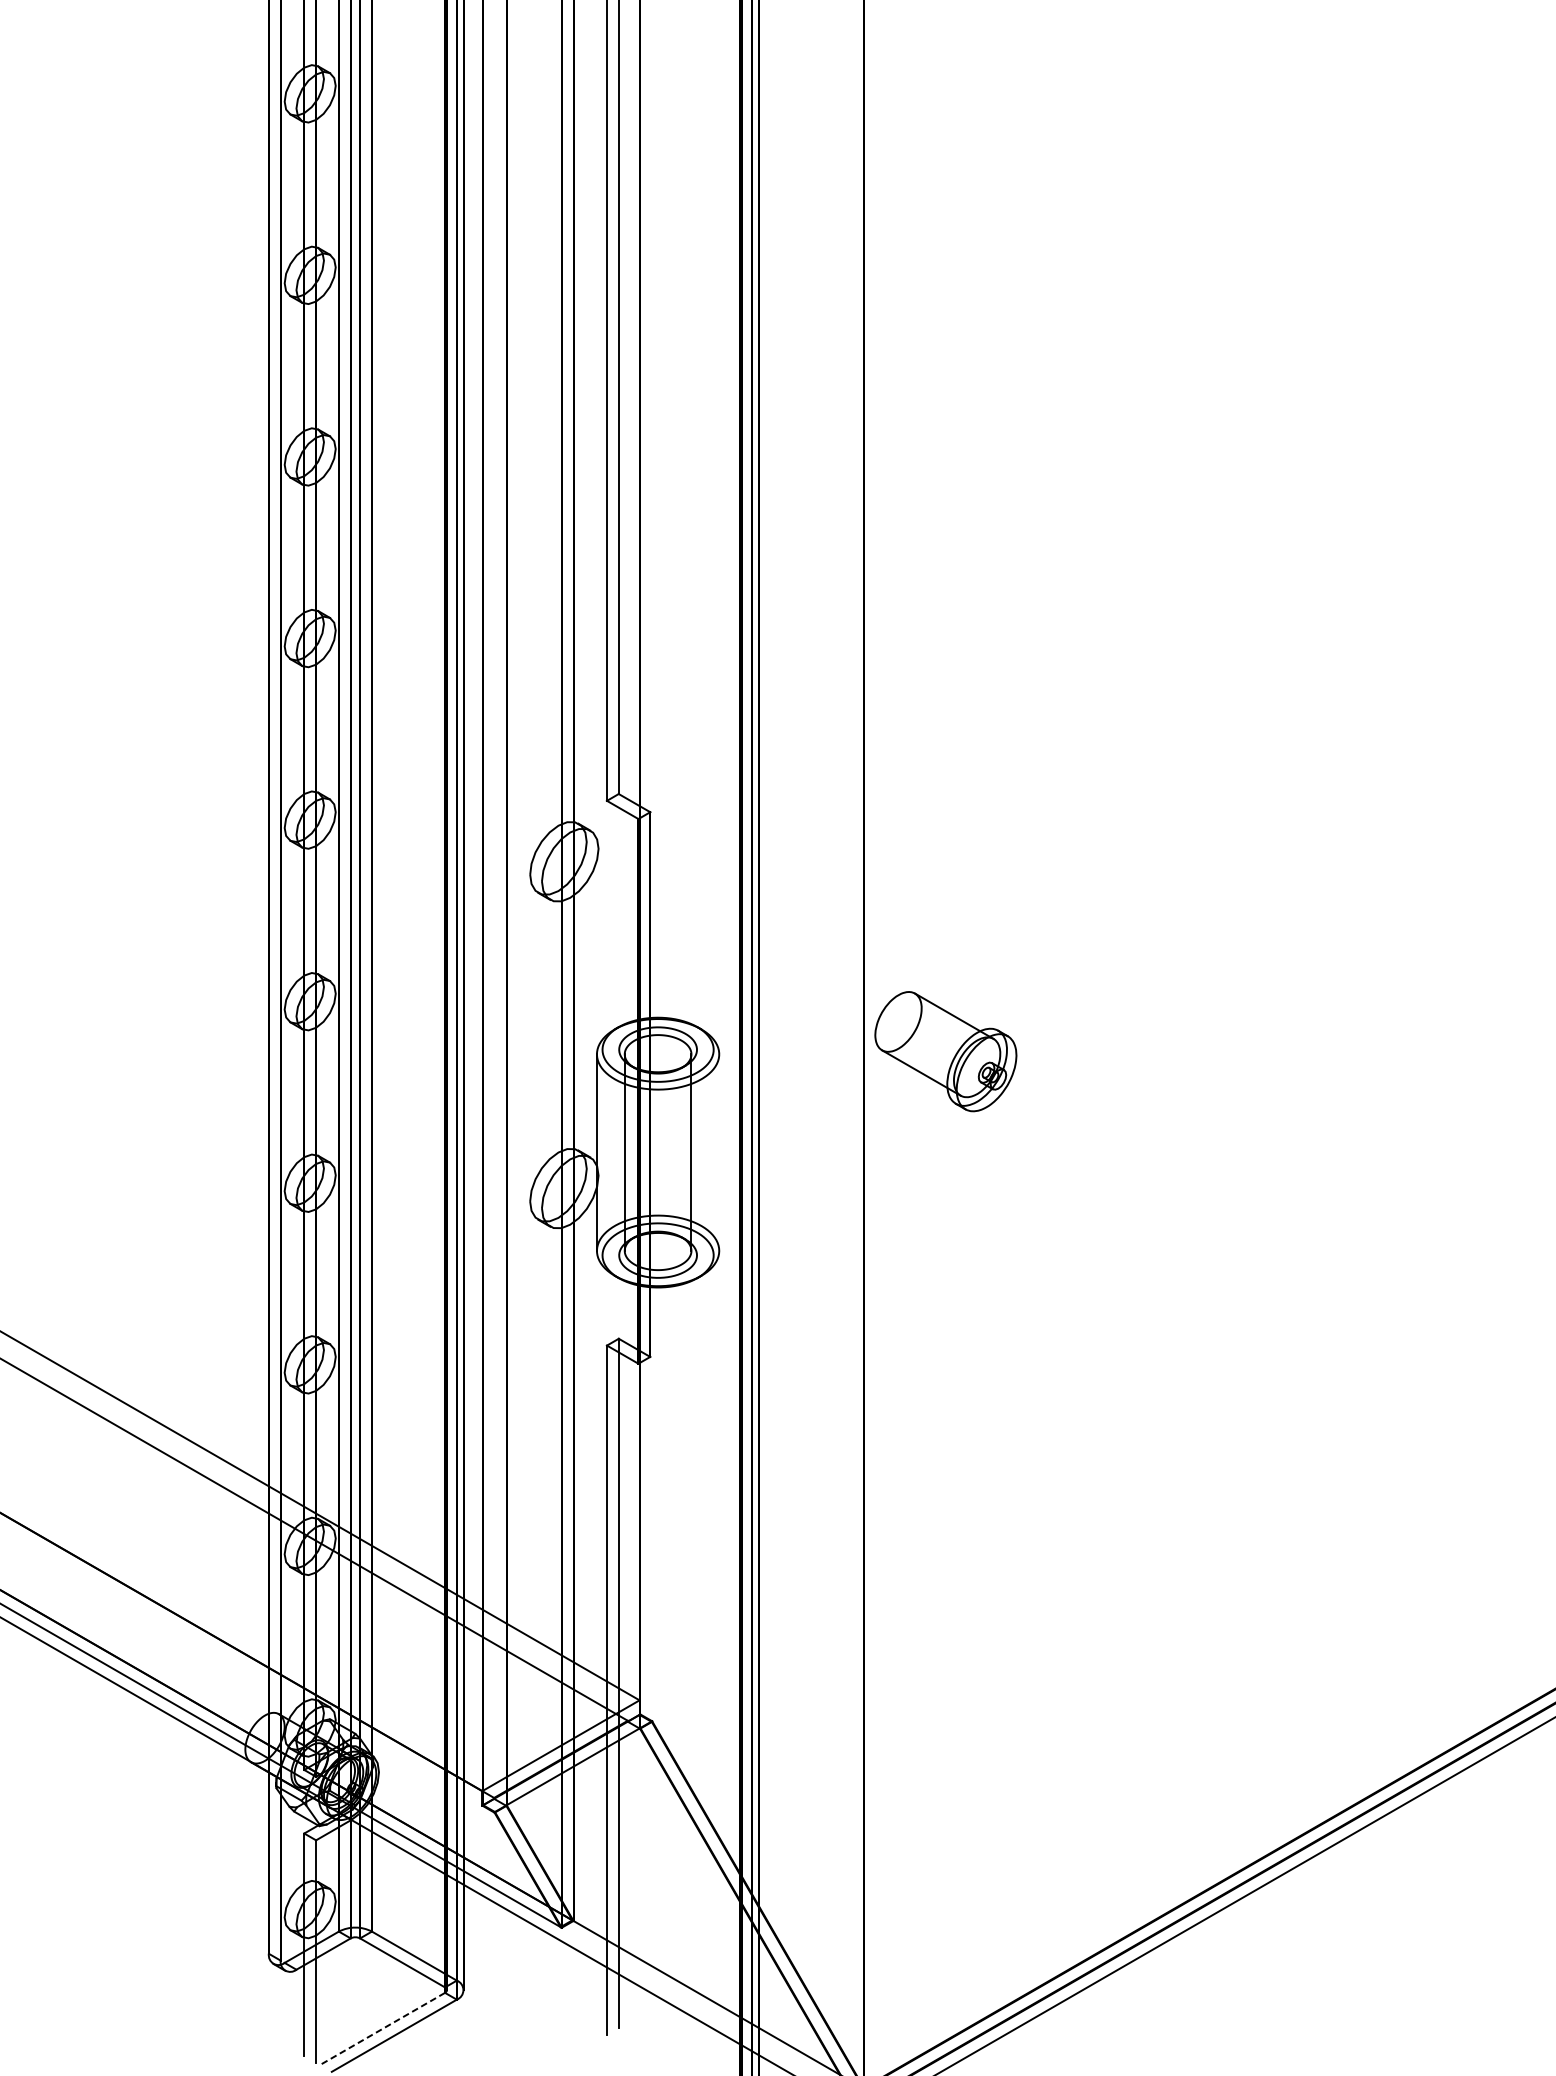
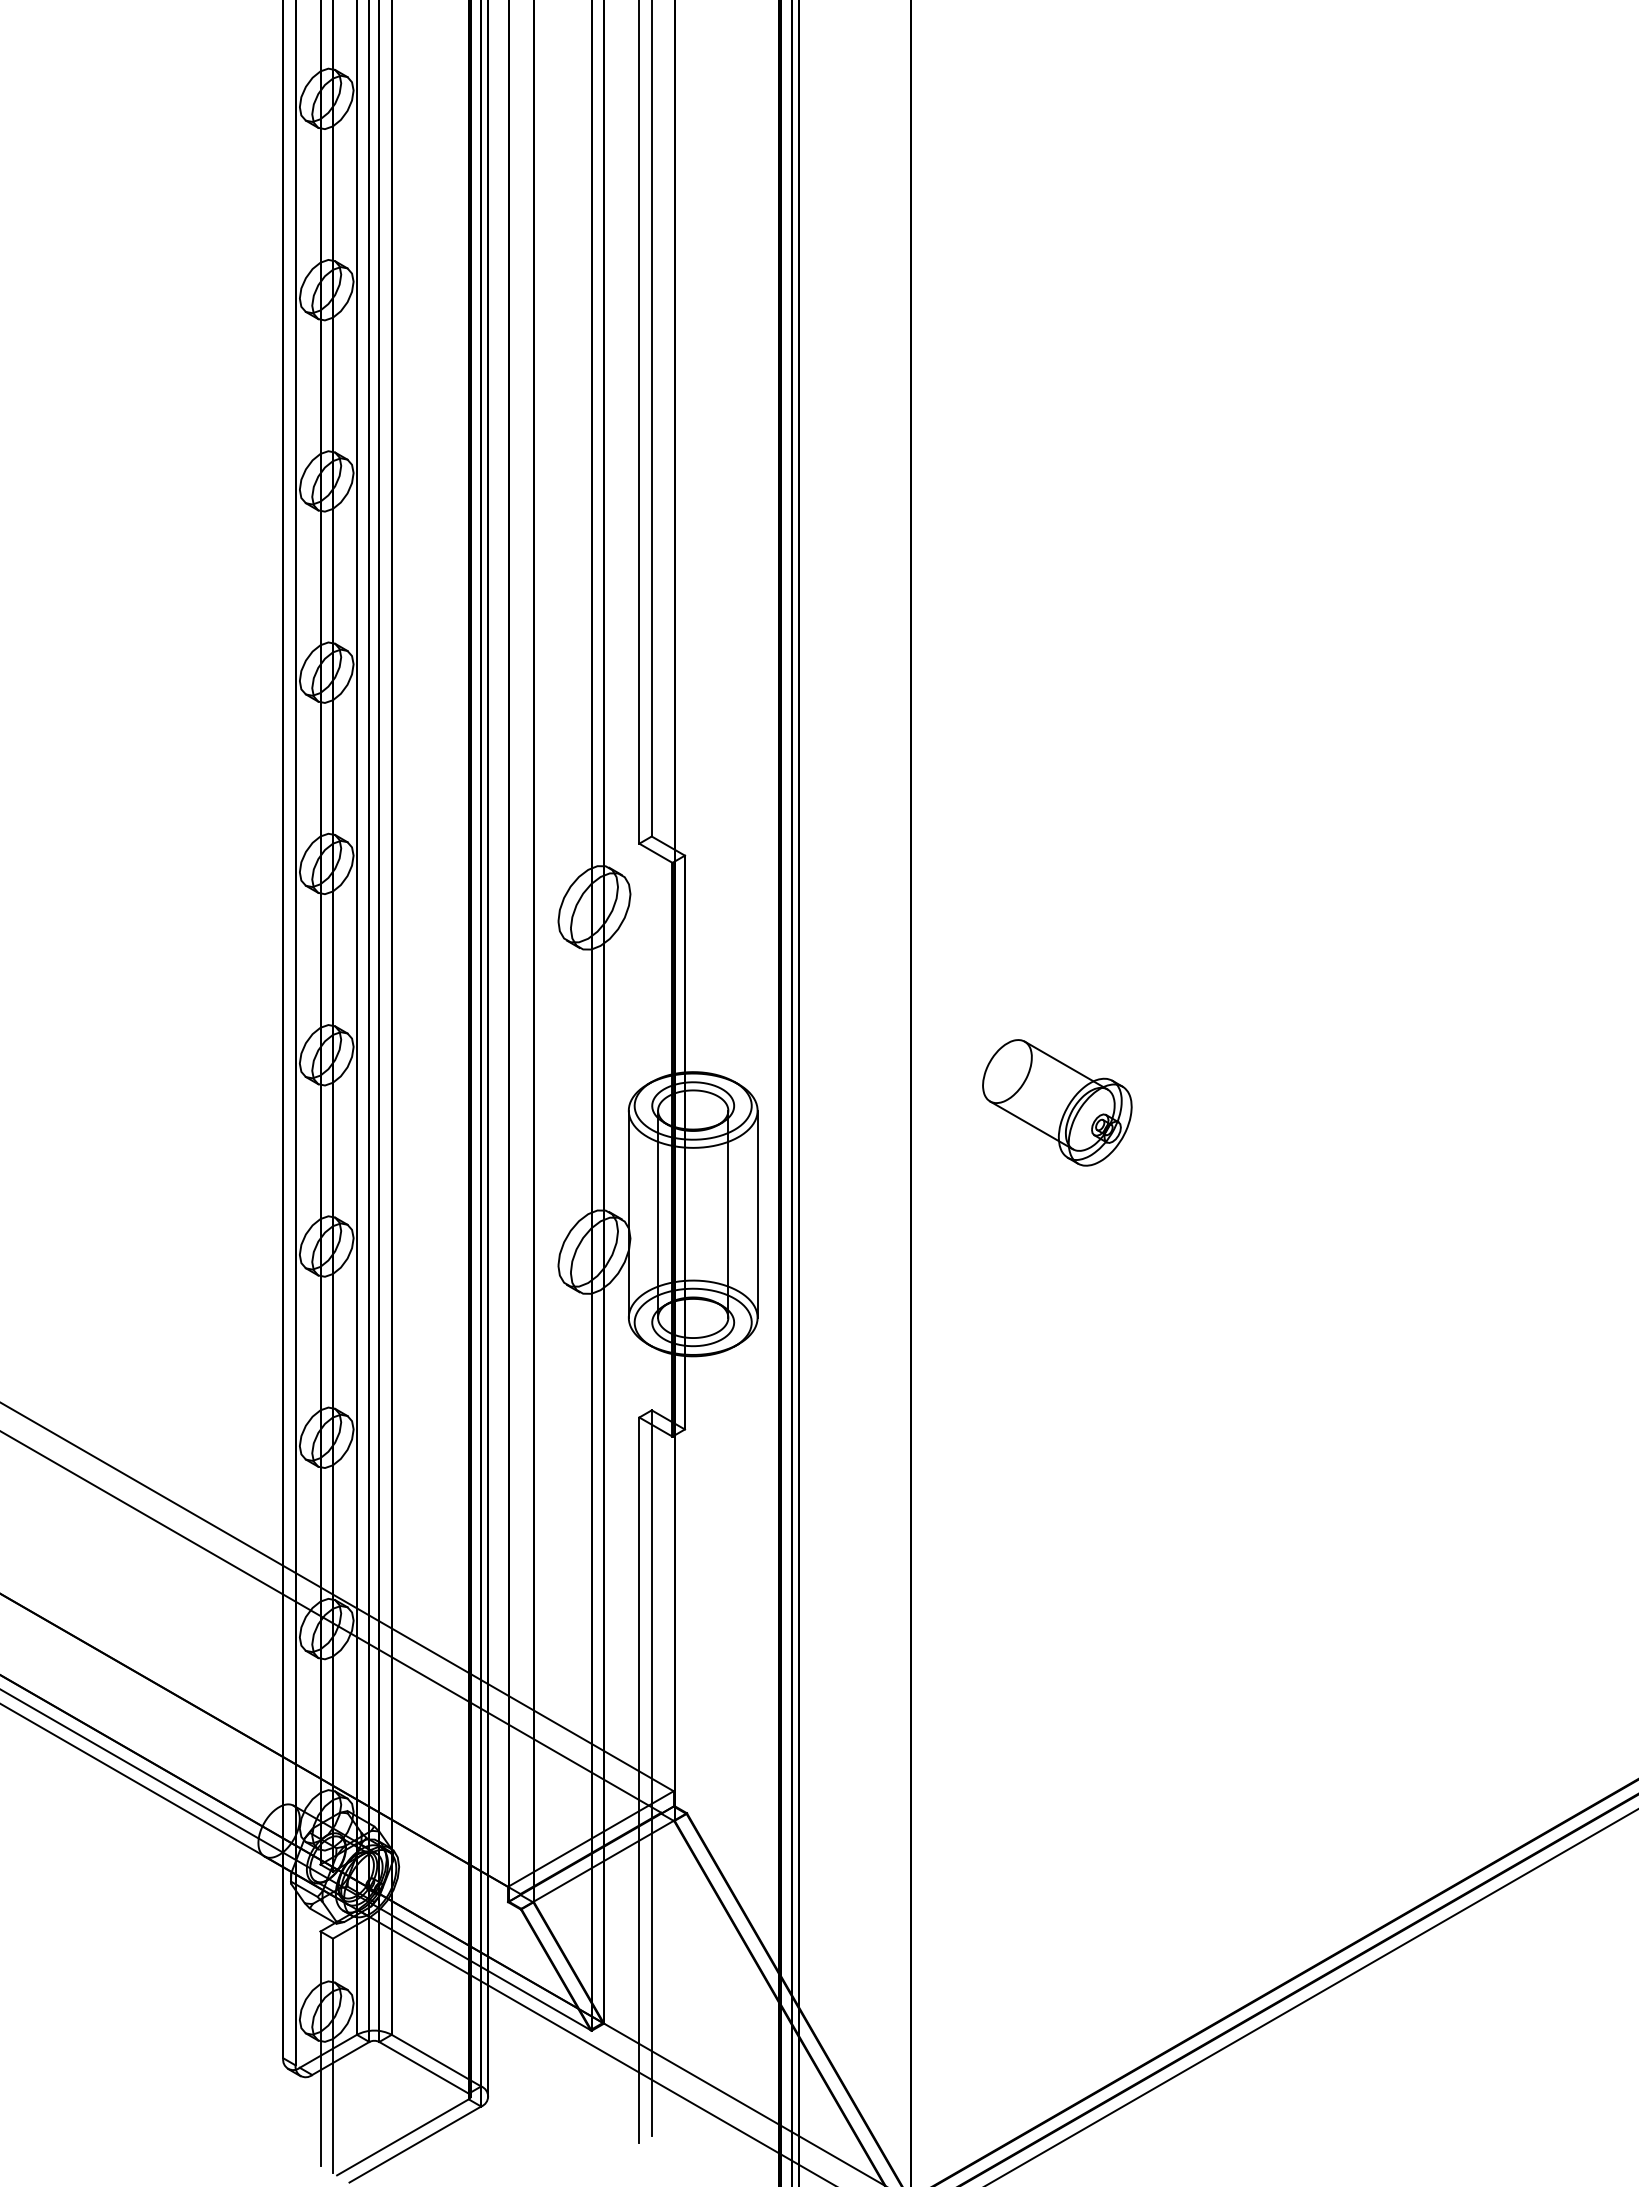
part: (946, 1051) -> (1057, 1102), moved
line: (719, 1151) -> (757, 1213), added
line: (382, 2029) -> (402, 2137), dashed -> solid

